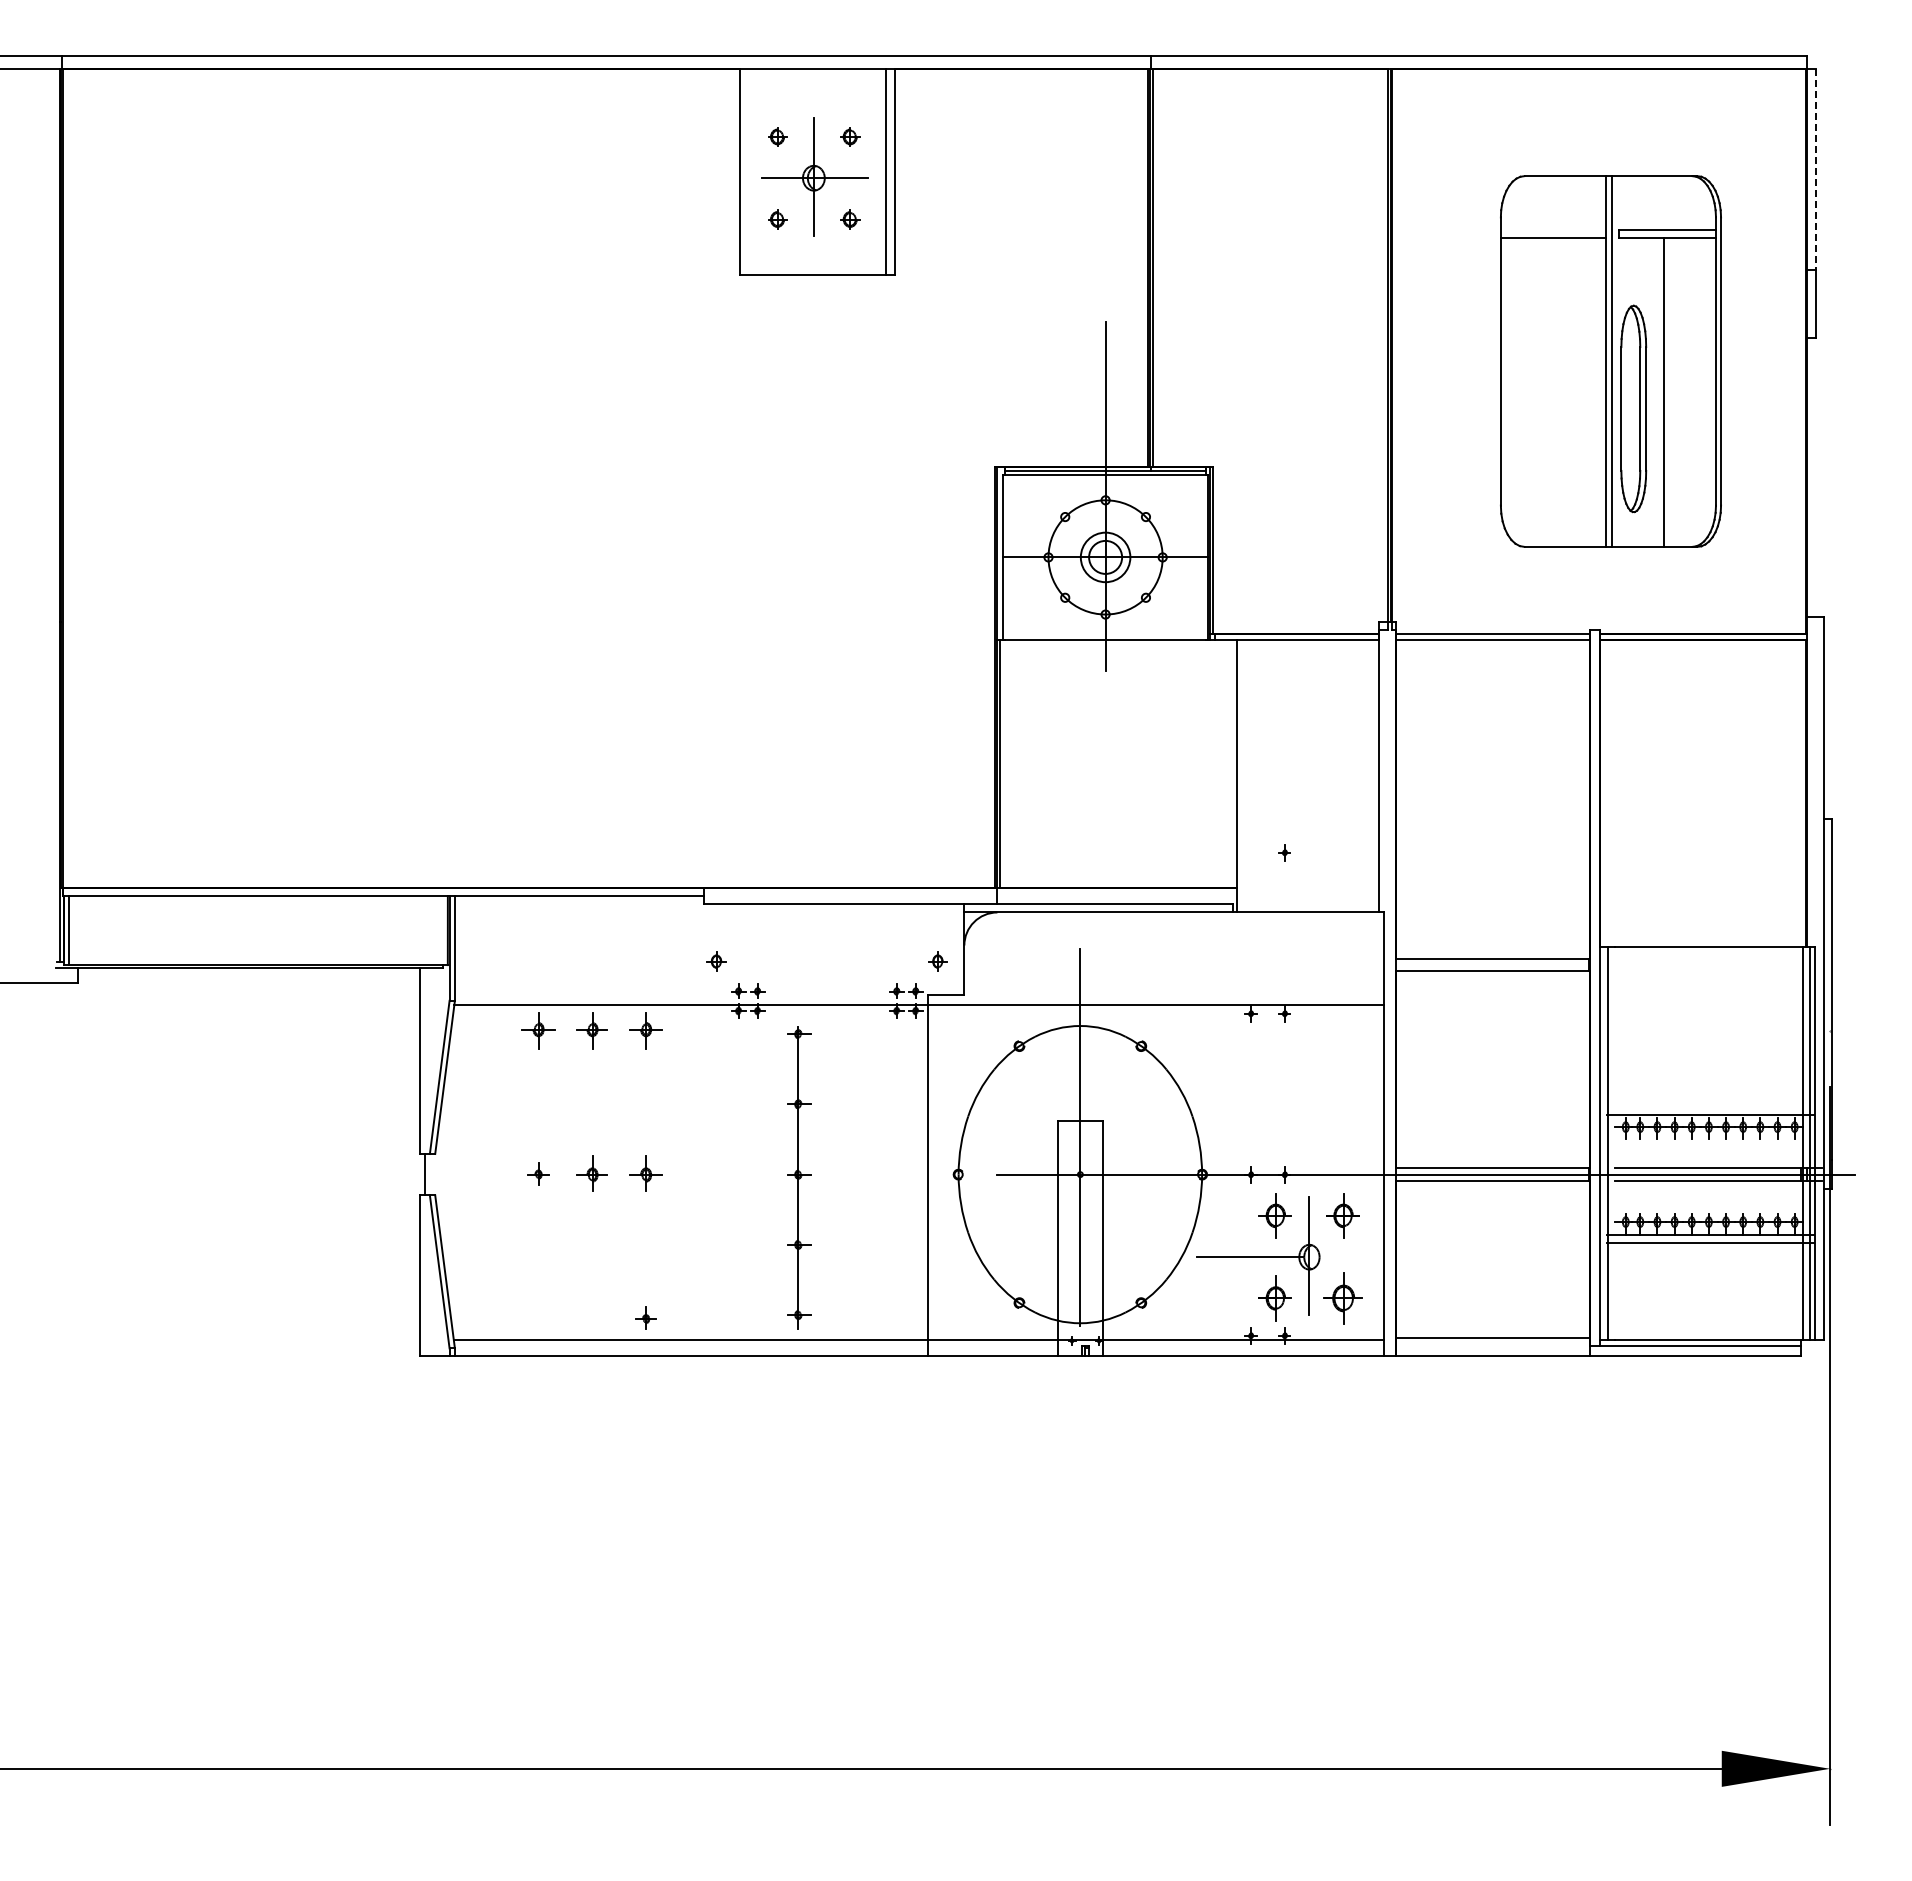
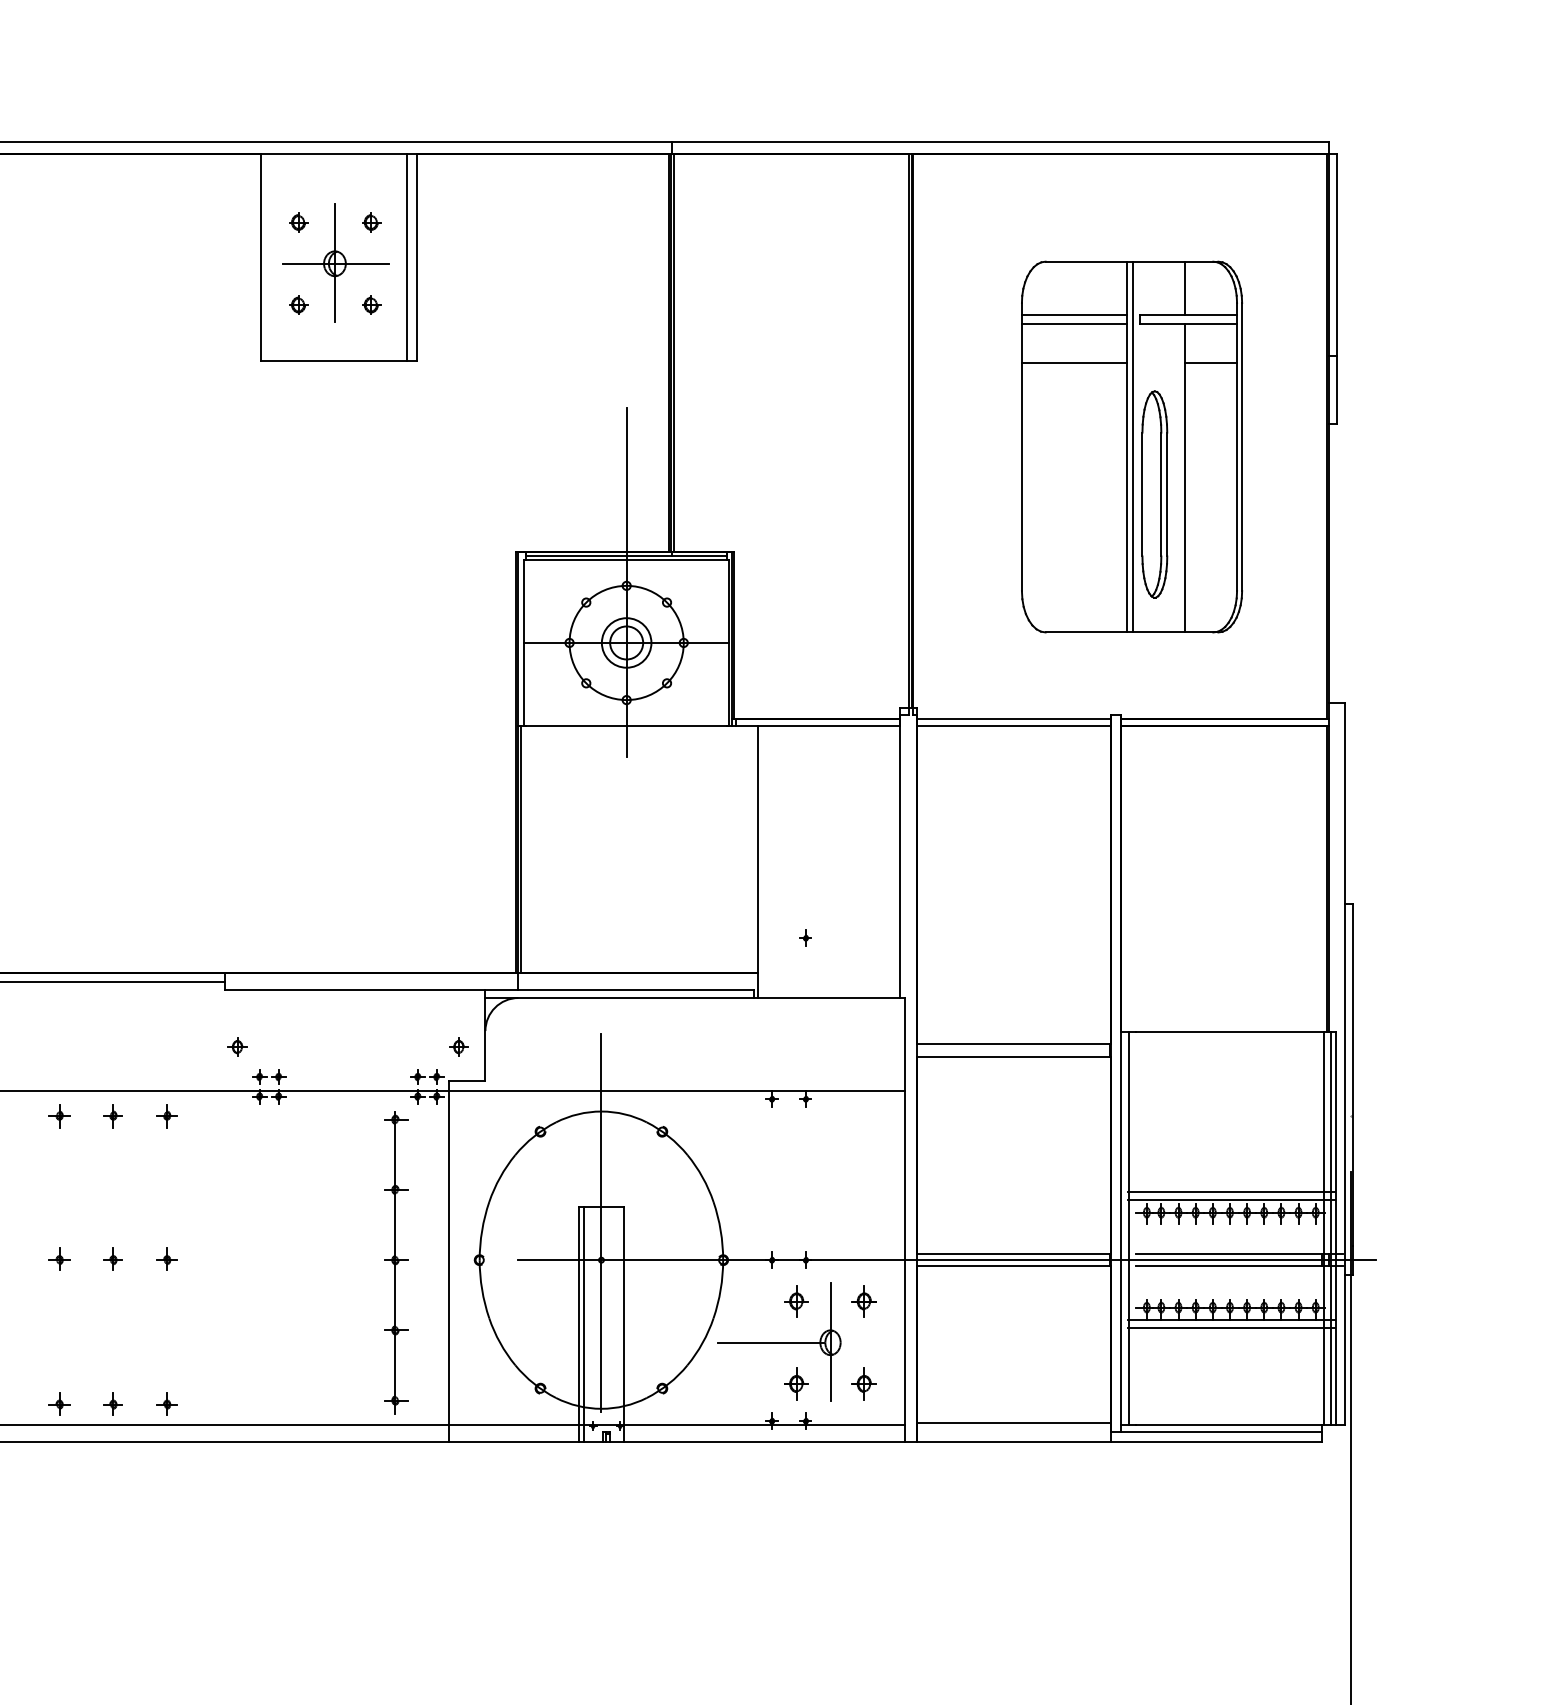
line: (1815, 169) -> (1336, 255), dashed -> solid
line: (1663, 202) -> (1184, 288), added
line: (1553, 229) -> (1074, 315), added
line: (1553, 277) -> (1074, 363), added
line: (1689, 277) -> (1210, 363), added
part: (538, 1030) -> (59, 1116), size x0.62
part: (591, 1030) -> (112, 1116), size x0.62
part: (645, 1030) -> (166, 1116), size x0.62
line: (1709, 1106) -> (1230, 1192), added
part: (591, 1173) -> (112, 1259), size x0.62
part: (645, 1173) -> (166, 1259), size x0.62
part: (799, 1177) -> (396, 1263), moved
part: (1274, 1215) -> (795, 1301), size x0.71
part: (1342, 1215) -> (863, 1301), size x0.71
line: (1063, 1238) -> (584, 1324), added
part: (1274, 1298) -> (795, 1384), size x0.71
part: (1342, 1298) -> (863, 1384), size x0.62
part: (538, 1317) -> (59, 1403), added
part: (591, 1317) -> (112, 1403), added

